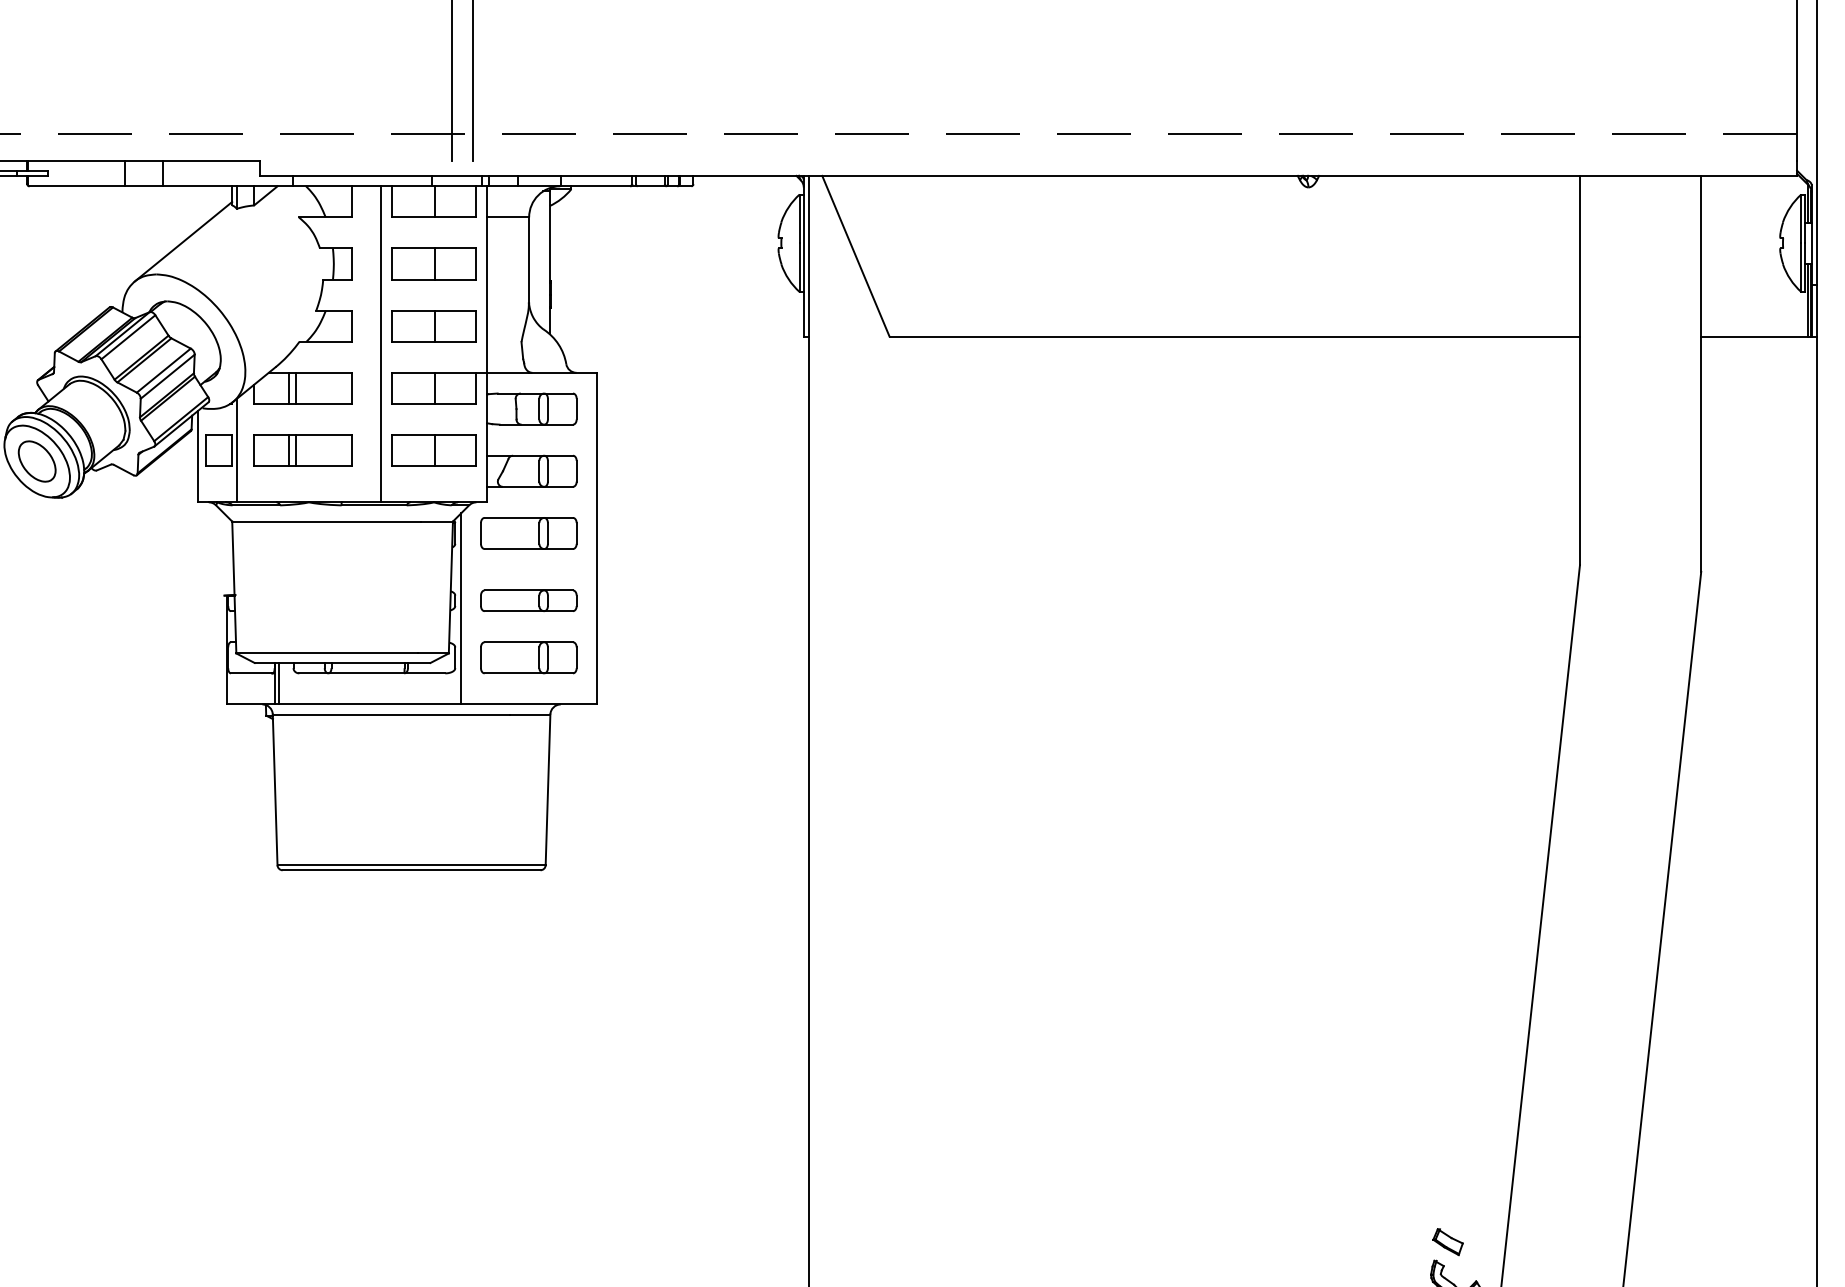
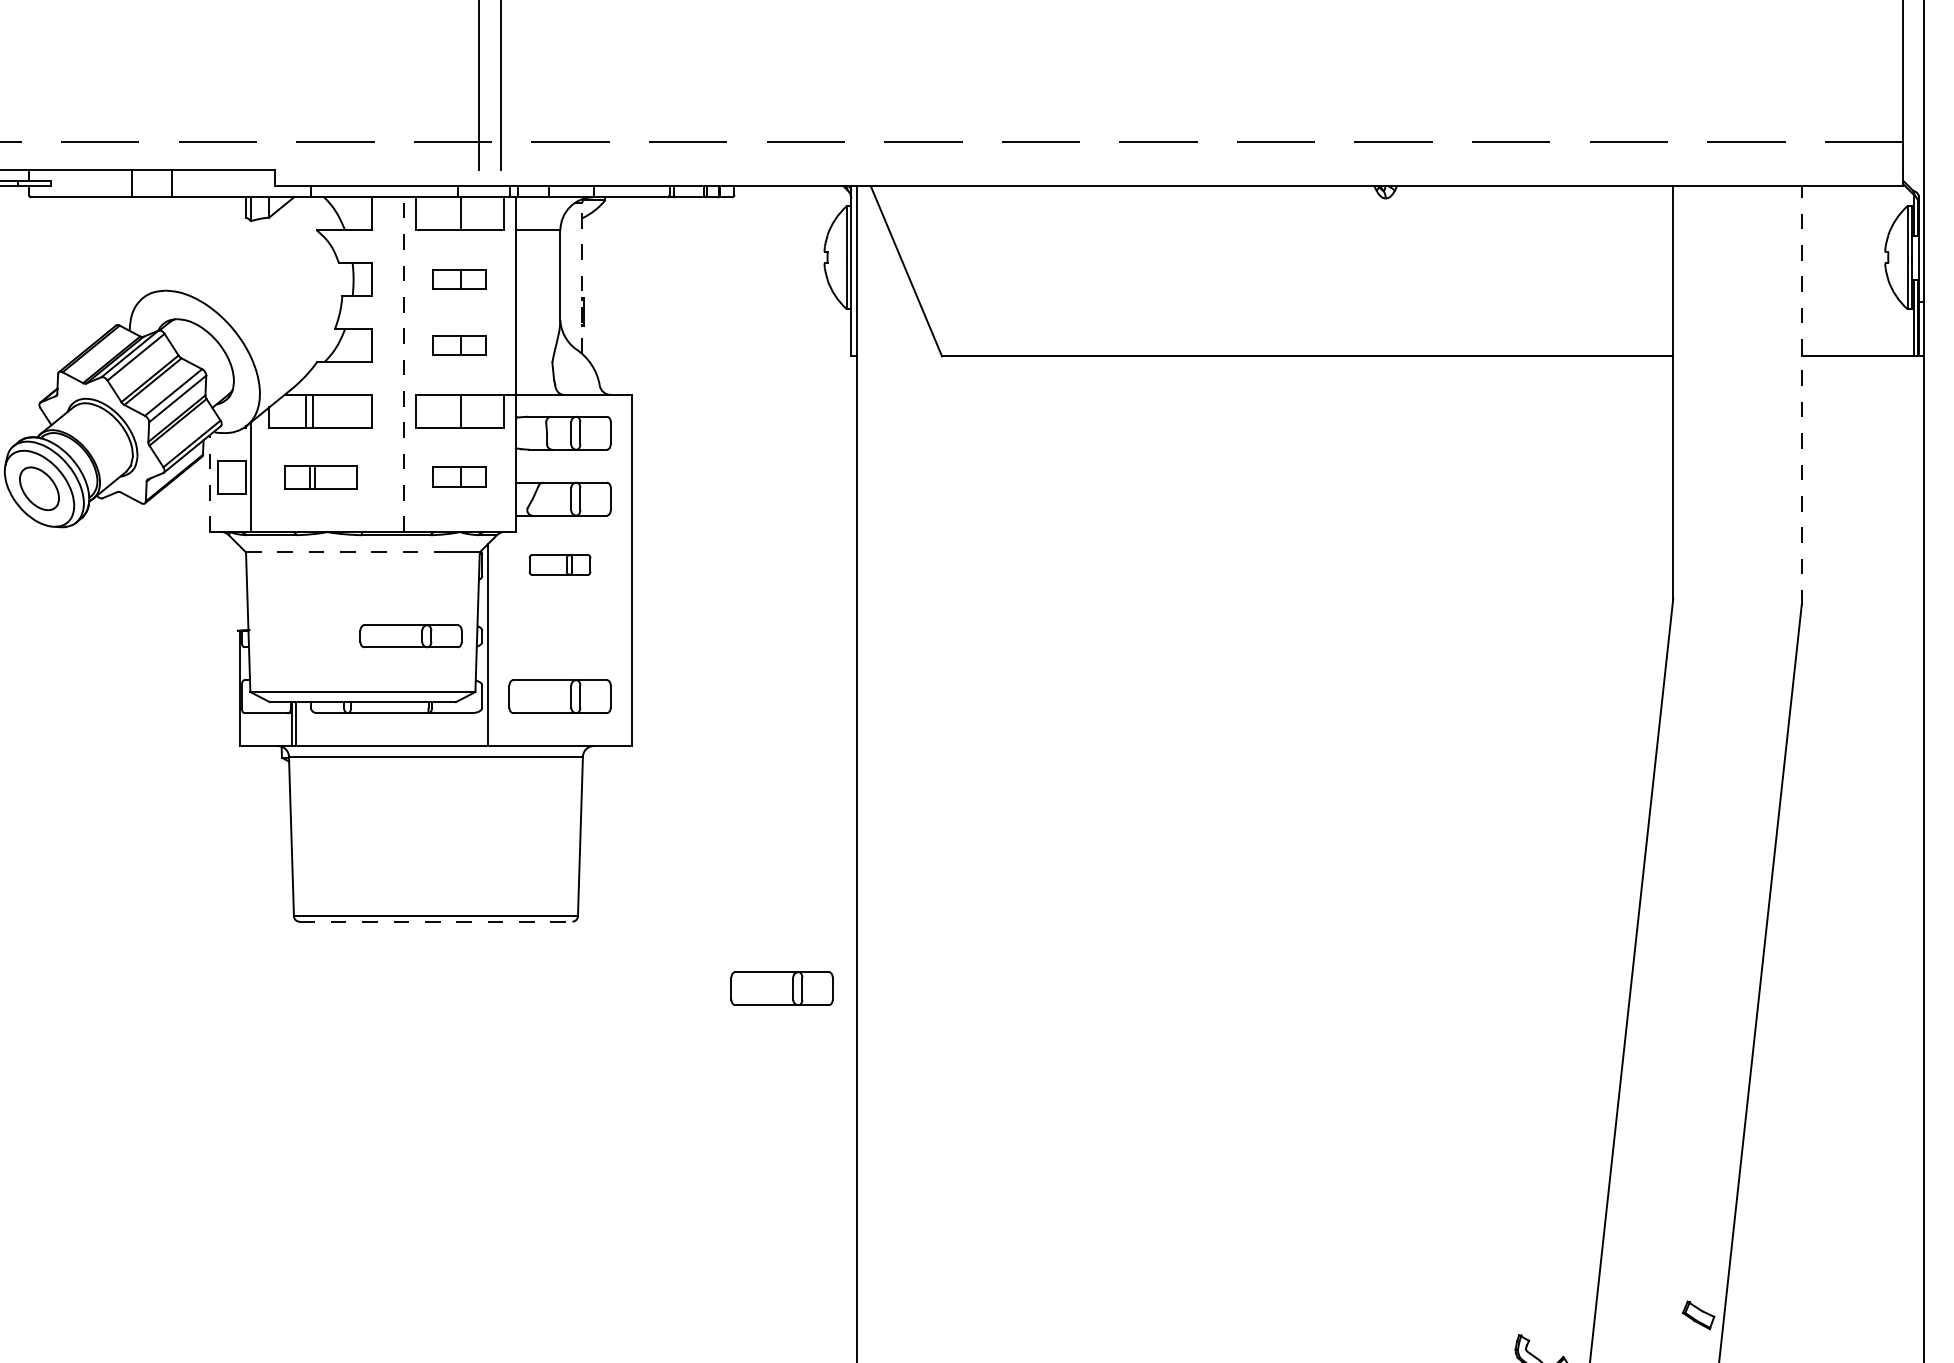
line: (182, 241) -> (193, 255), removed
line: (549, 262) -> (582, 278), solid -> dashed
part: (433, 263) -> (459, 279), size x0.6
part: (433, 326) -> (459, 345), size x0.6
line: (380, 344) -> (403, 364), solid -> dashed
line: (1701, 373) -> (1801, 395), solid -> dashed
part: (302, 450) -> (320, 477), size x0.7
part: (433, 450) -> (459, 477), size x0.6
line: (197, 456) -> (209, 483), solid -> dashed
line: (326, 521) -> (345, 552), solid -> dashed
part: (528, 533) -> (559, 564), size x0.6
part: (528, 601) -> (410, 636), moved
line: (411, 870) -> (435, 921), solid -> dashed
part: (737, 933) -> (781, 988), added
part: (1448, 1242) -> (1698, 1315), moved

